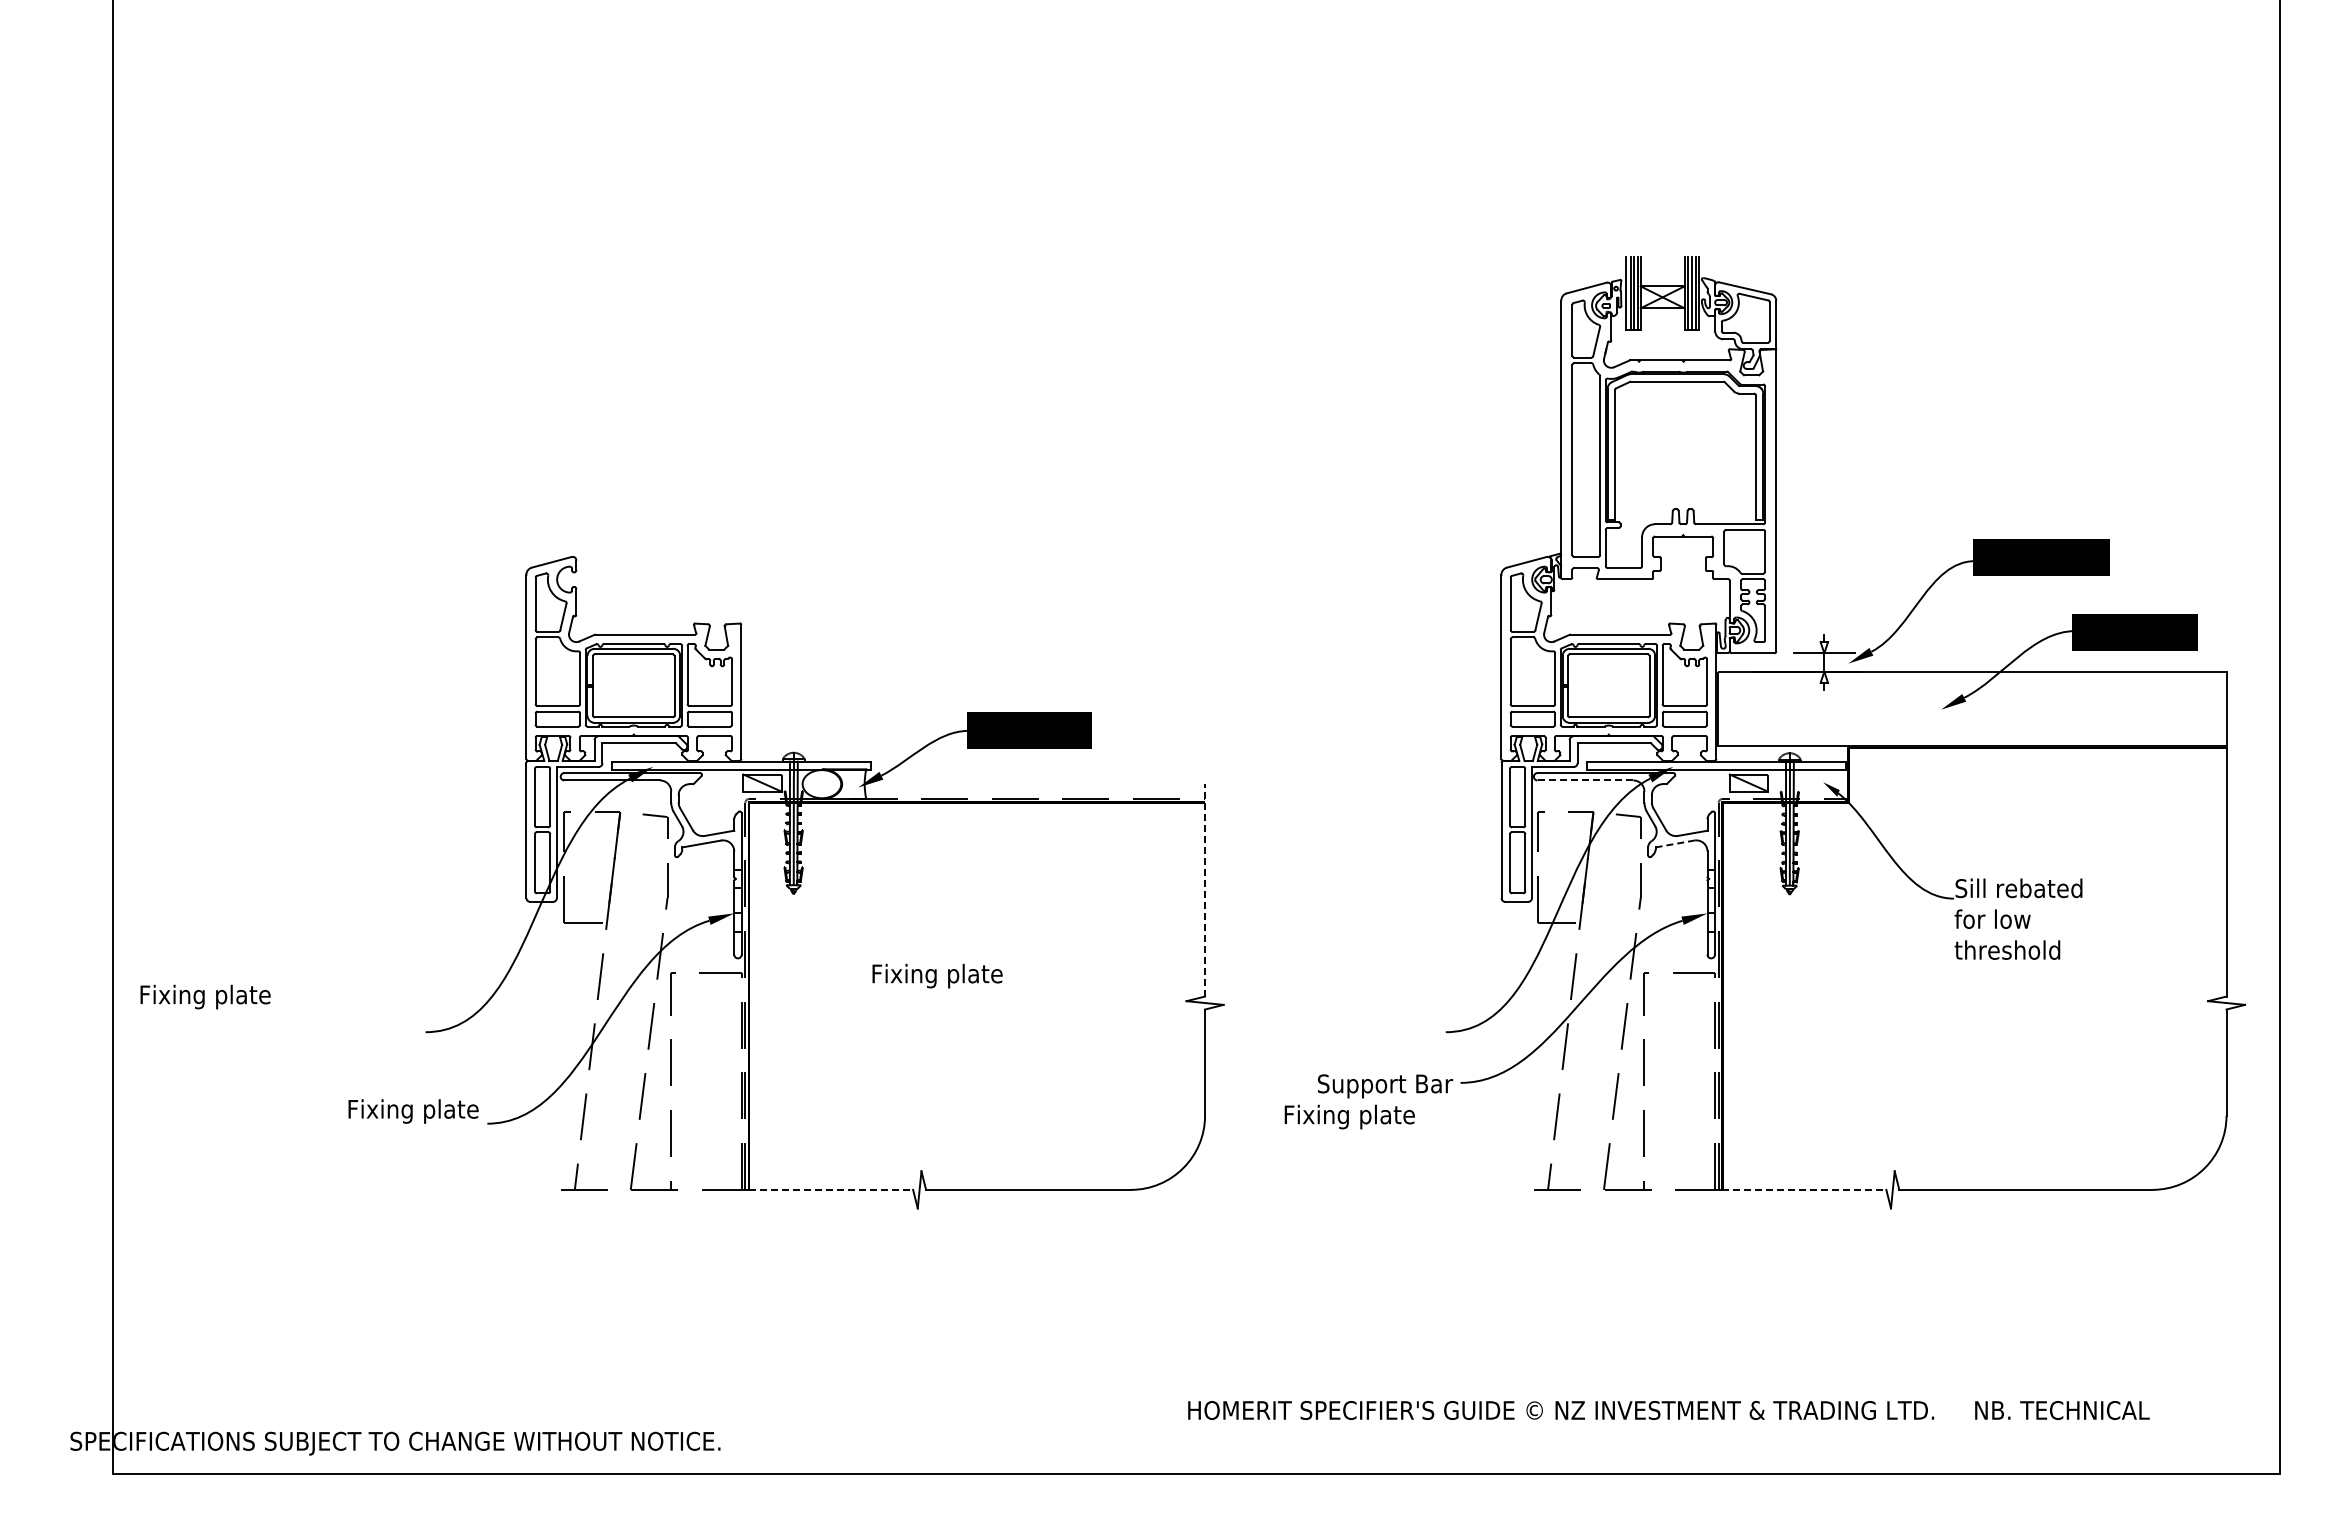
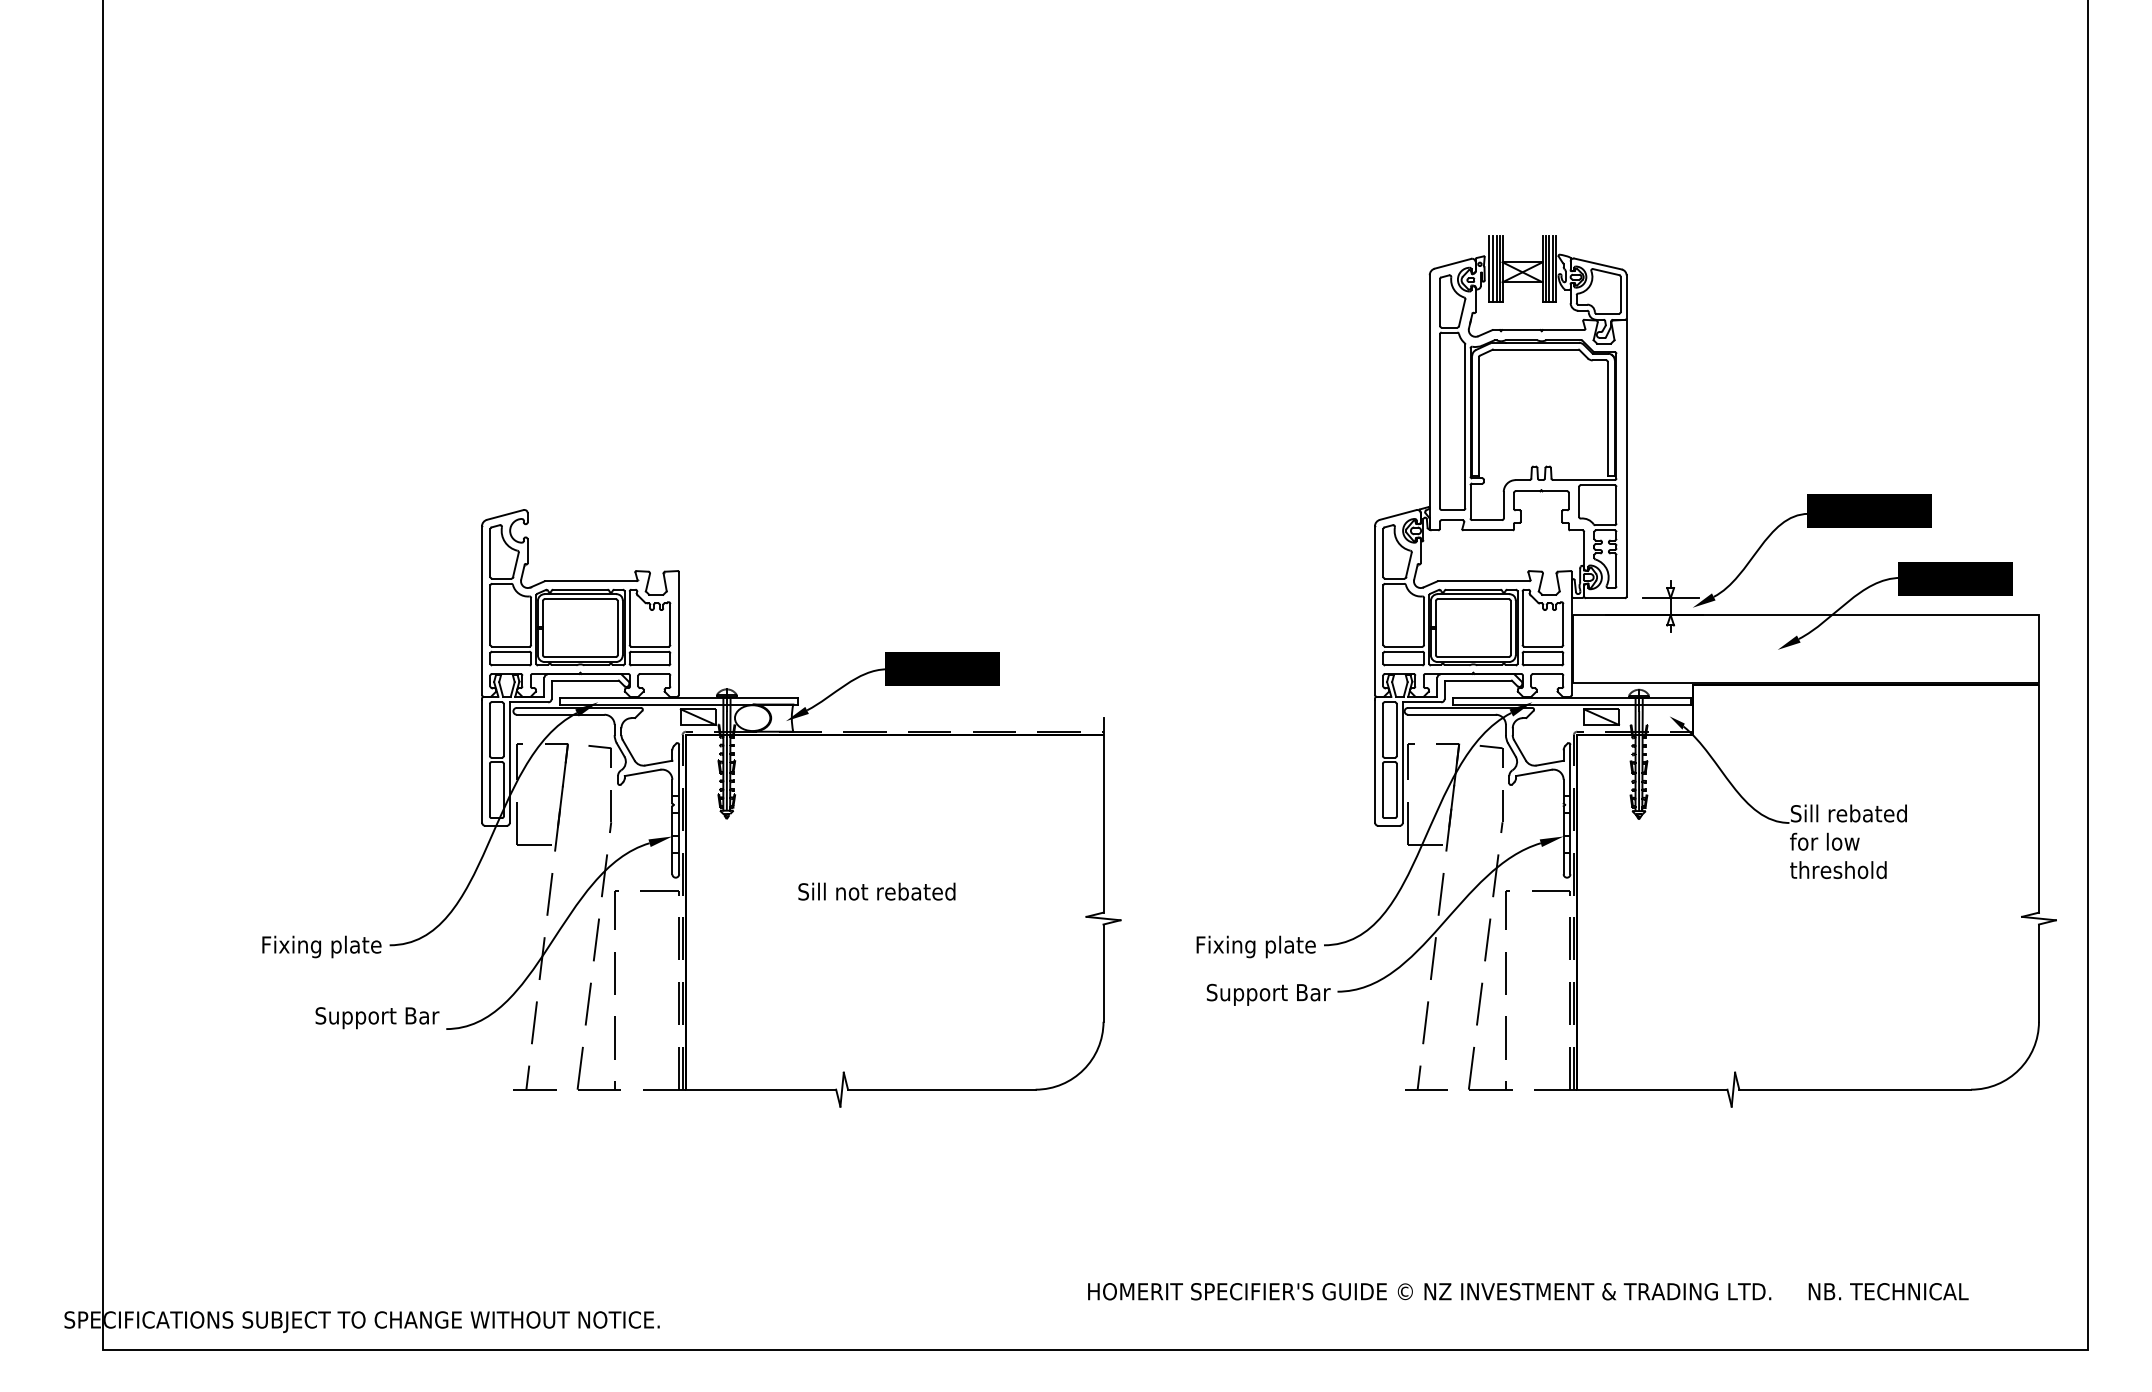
line: (1585, 780) -> (1451, 714), dashed -> solid
line: (1675, 843) -> (1534, 772), dashed -> solid
line: (1205, 889) -> (1103, 814), dashed -> solid
text: (957, 975) -> (876, 893), Fixing plate -> Sill not rebated
text: (205, 996) -> (321, 946), moved
text: (411, 1111) -> (376, 1017), Fixing plate -> Support Bar
text: (1349, 1116) -> (1255, 946), moved
line: (831, 1189) -> (761, 1089), dashed -> solid
line: (1804, 1189) -> (1652, 1089), dashed -> solid

